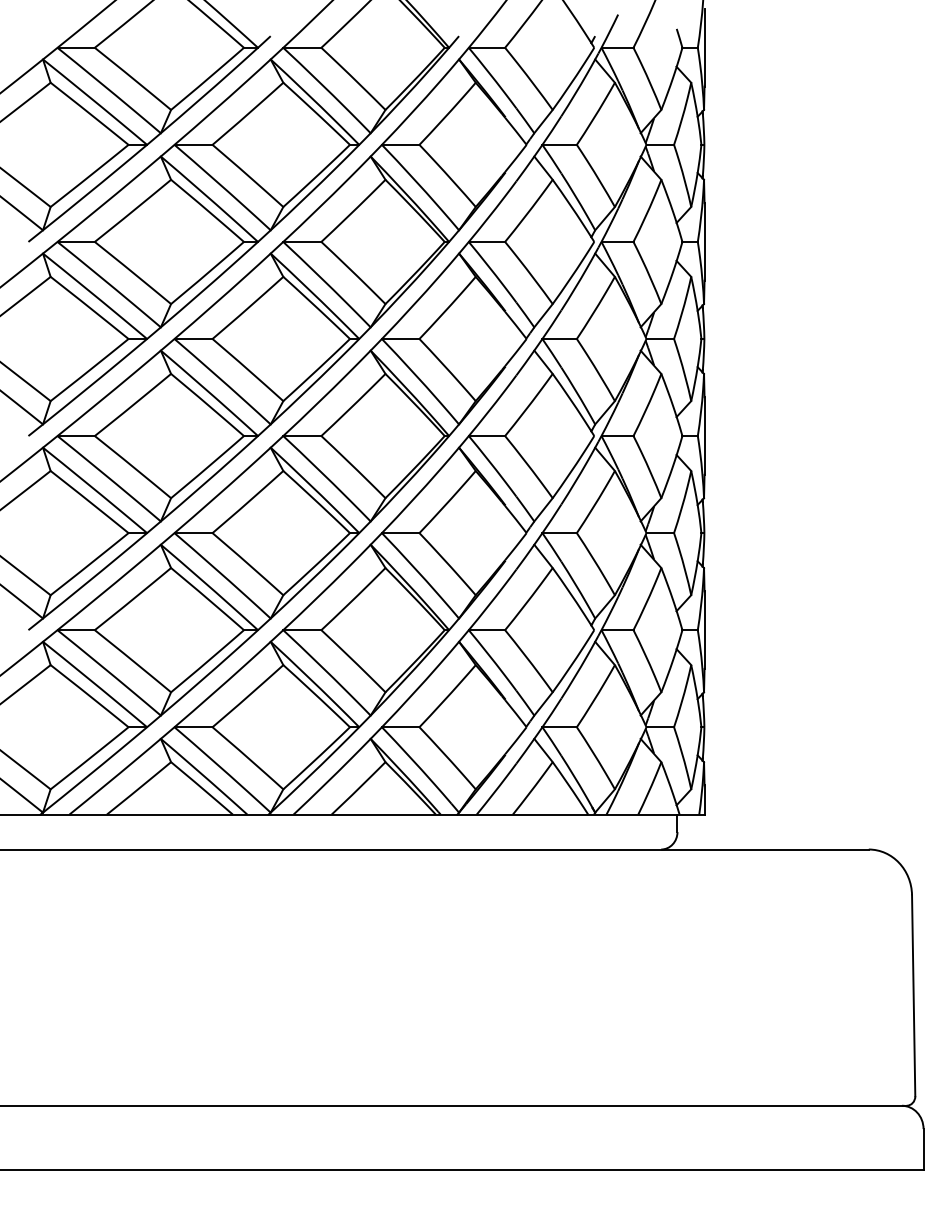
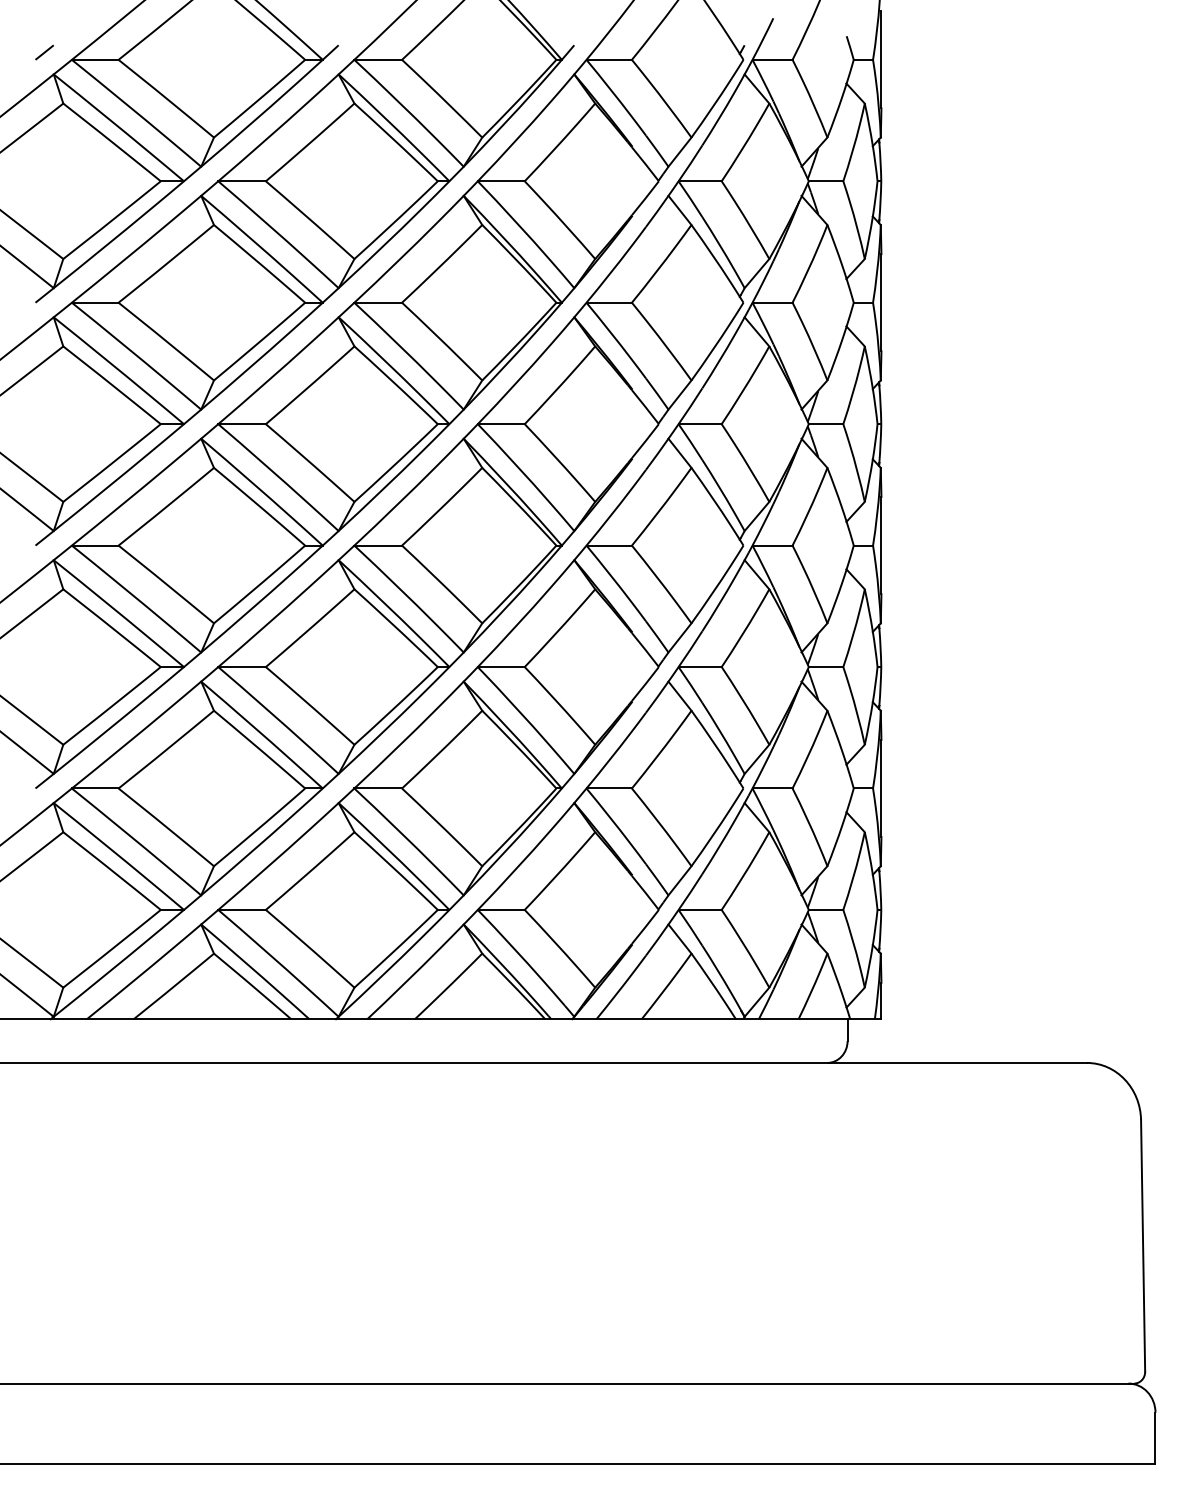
line: (35, 41) -> (44, 51), added

